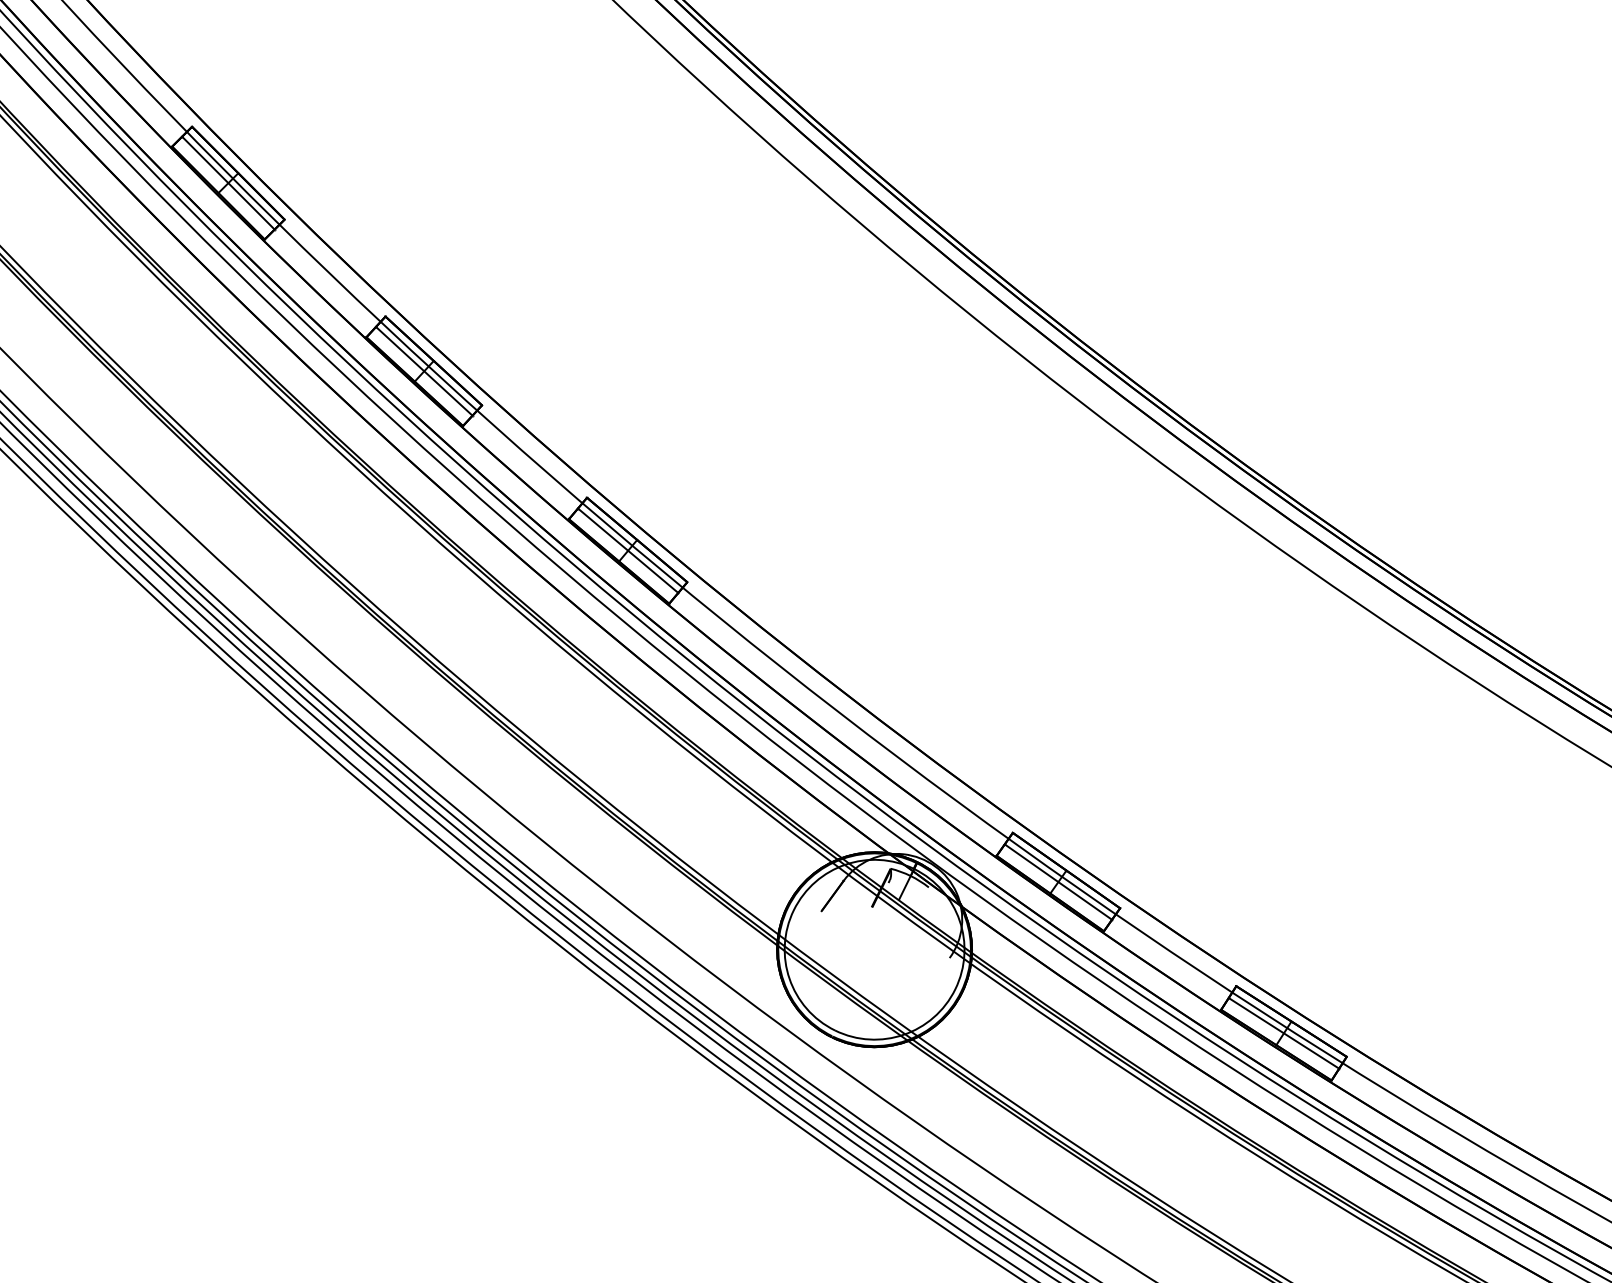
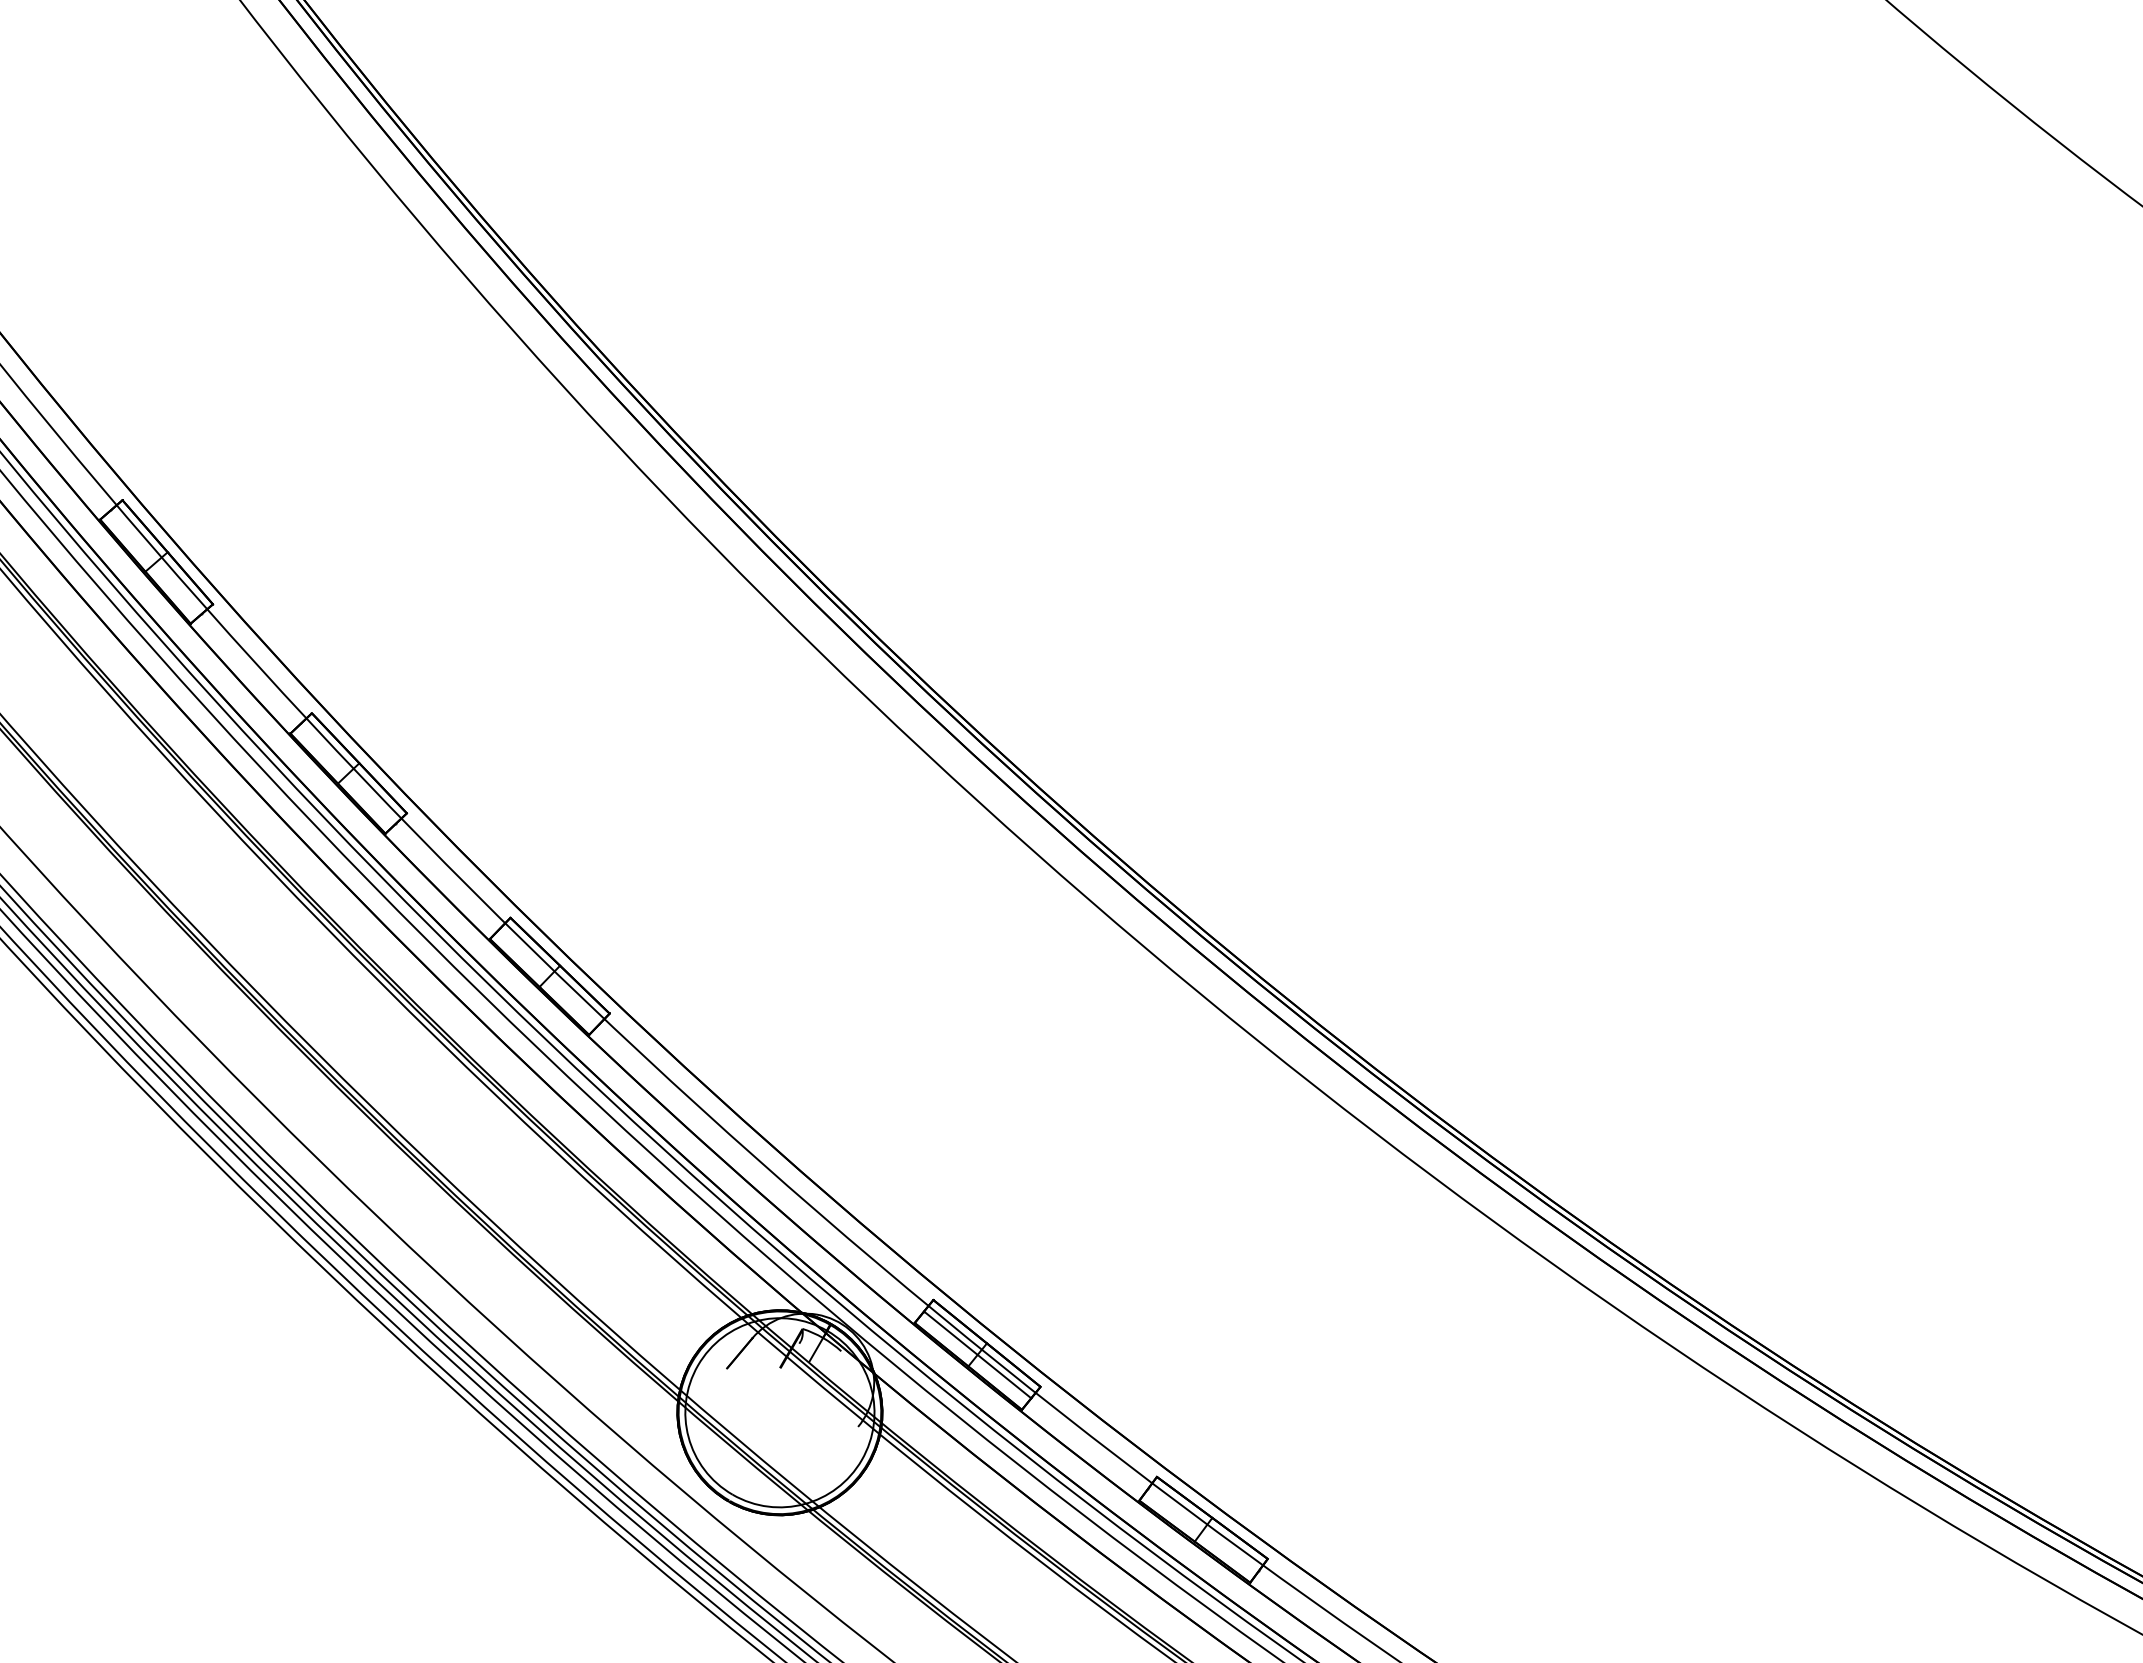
line: (228, 182) -> (156, 561), removed
line: (424, 371) -> (348, 773), removed
line: (627, 550) -> (549, 976), removed
line: (1283, 1033) -> (1203, 1529), removed

